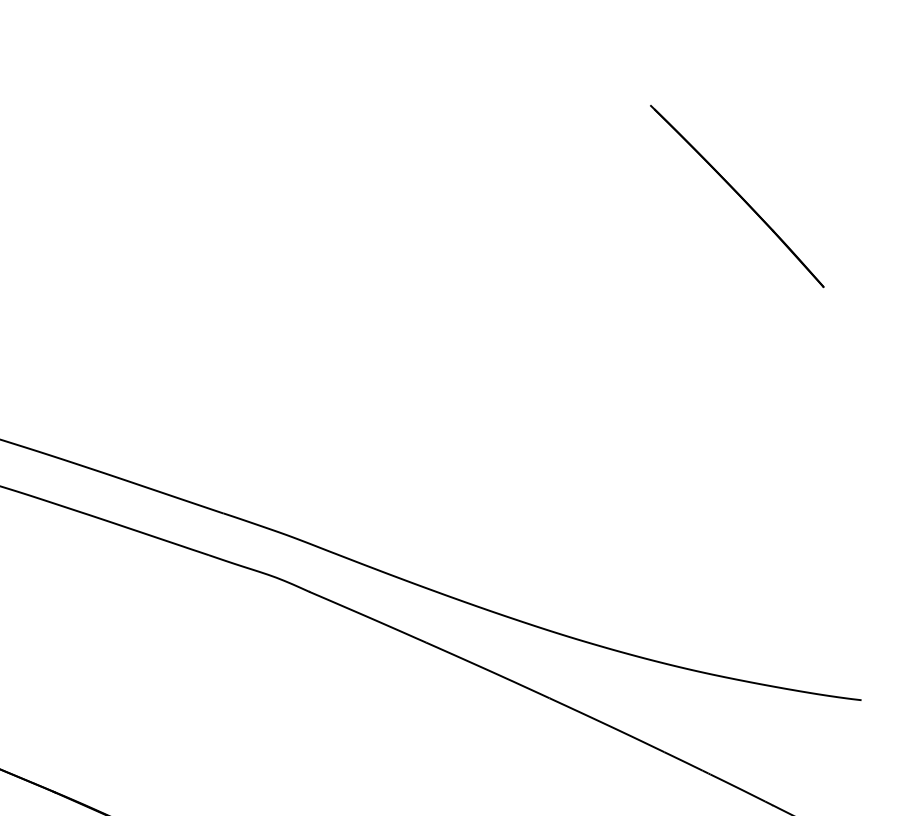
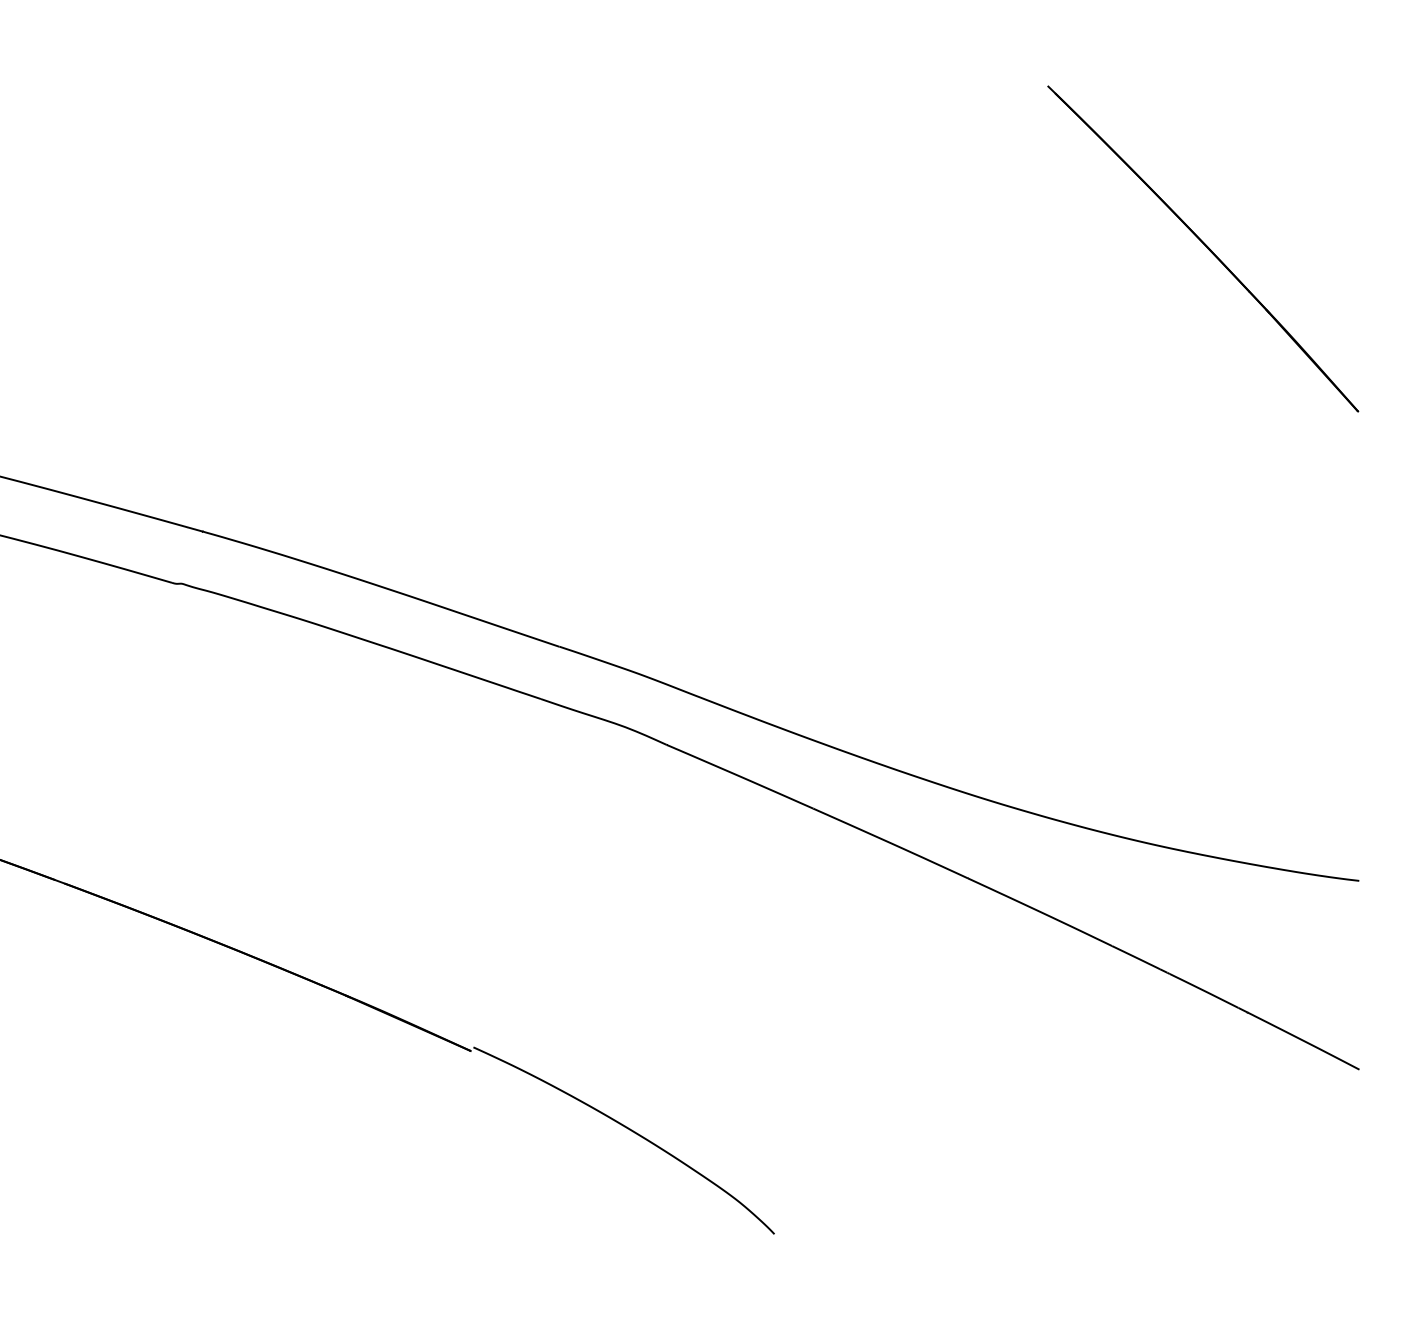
part: (737, 195) -> (1203, 248), size x1.43

